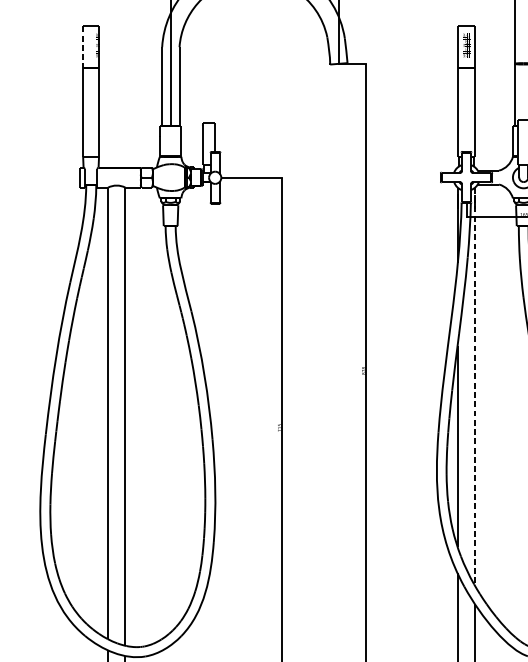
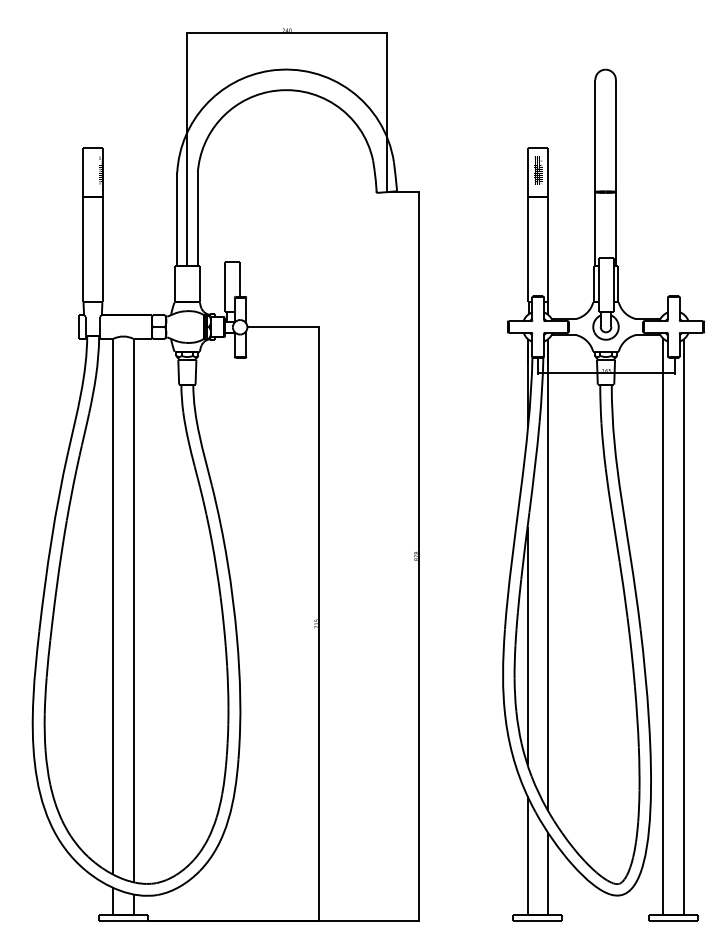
line: (83, 47) -> (83, 172), dashed -> solid
line: (475, 387) -> (548, 575), dashed -> solid

